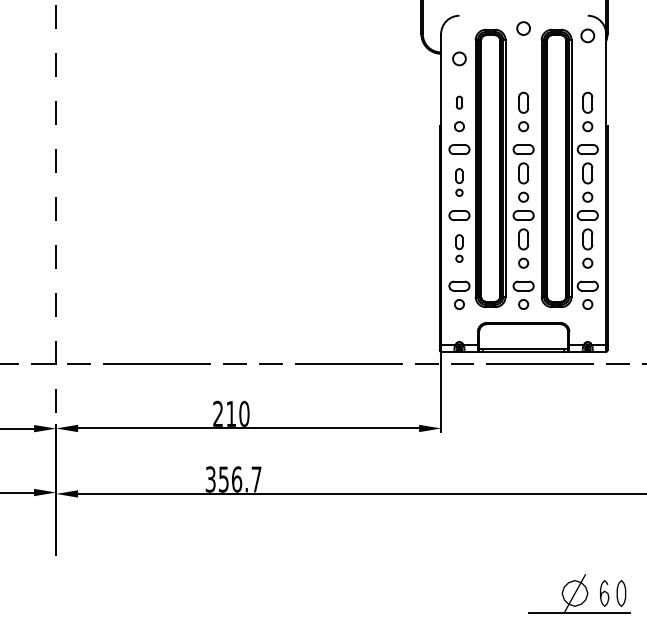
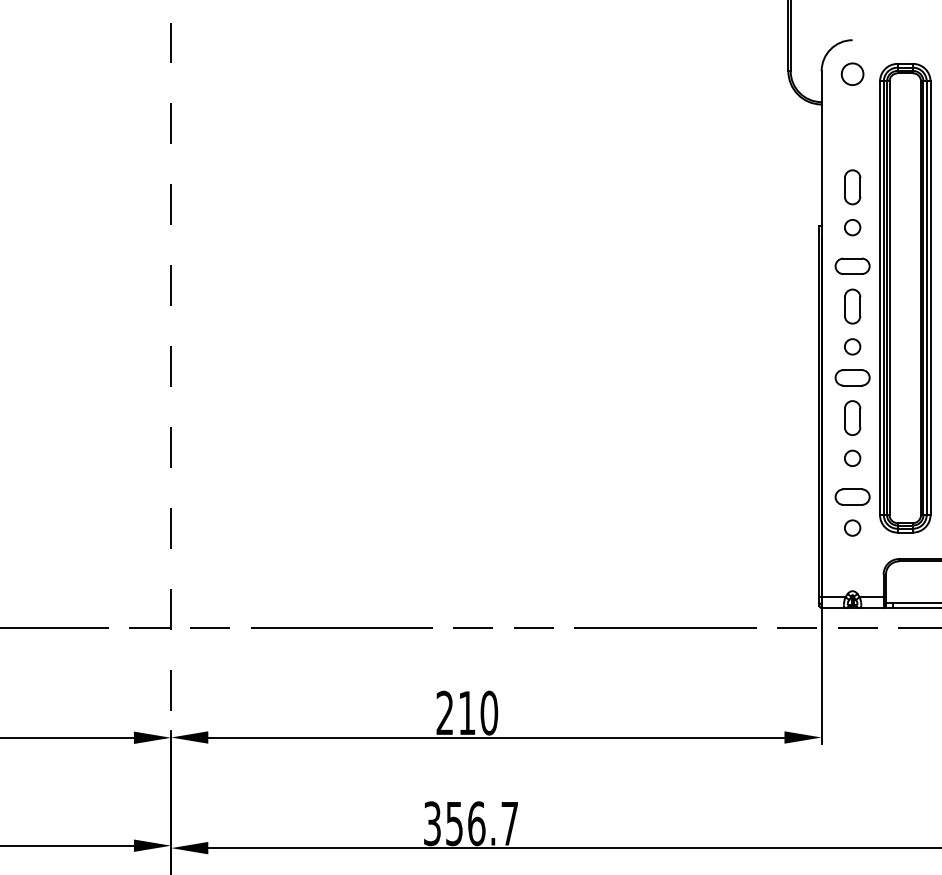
circle: (459, 58) -> (852, 73), moved
part: (459, 102) -> (852, 186), size x1.67
part: (459, 182) -> (852, 321), size x1.43
part: (459, 248) -> (852, 433), size x1.43

